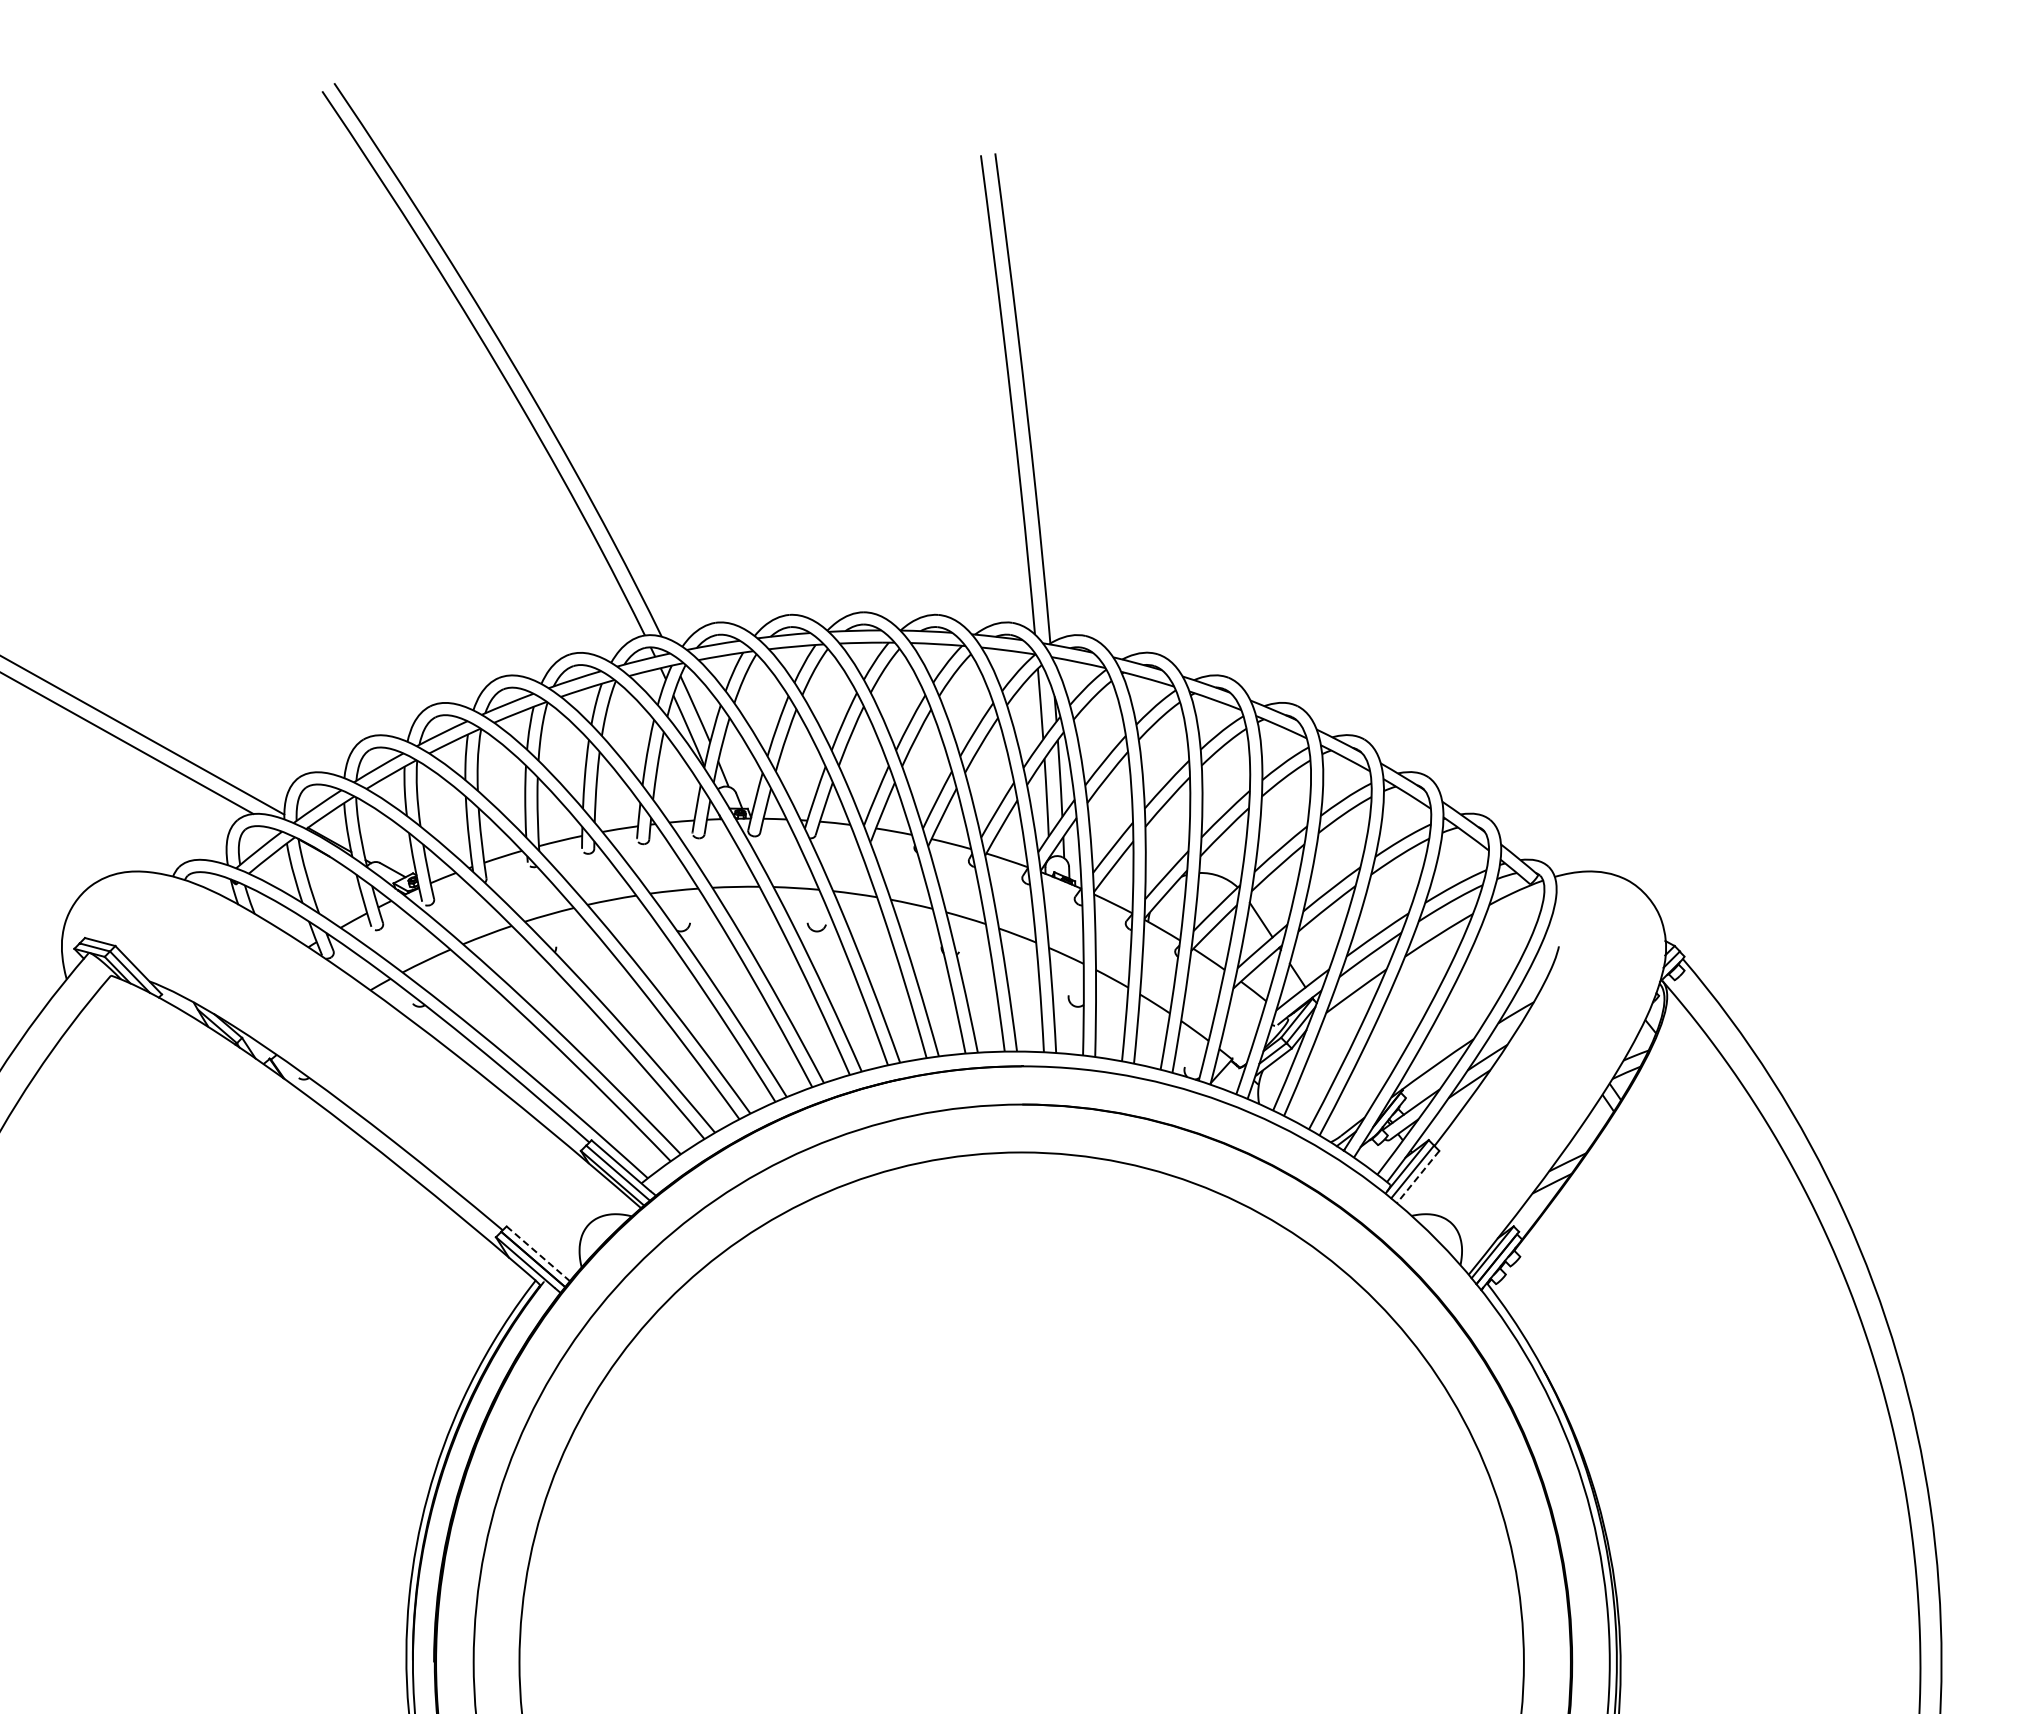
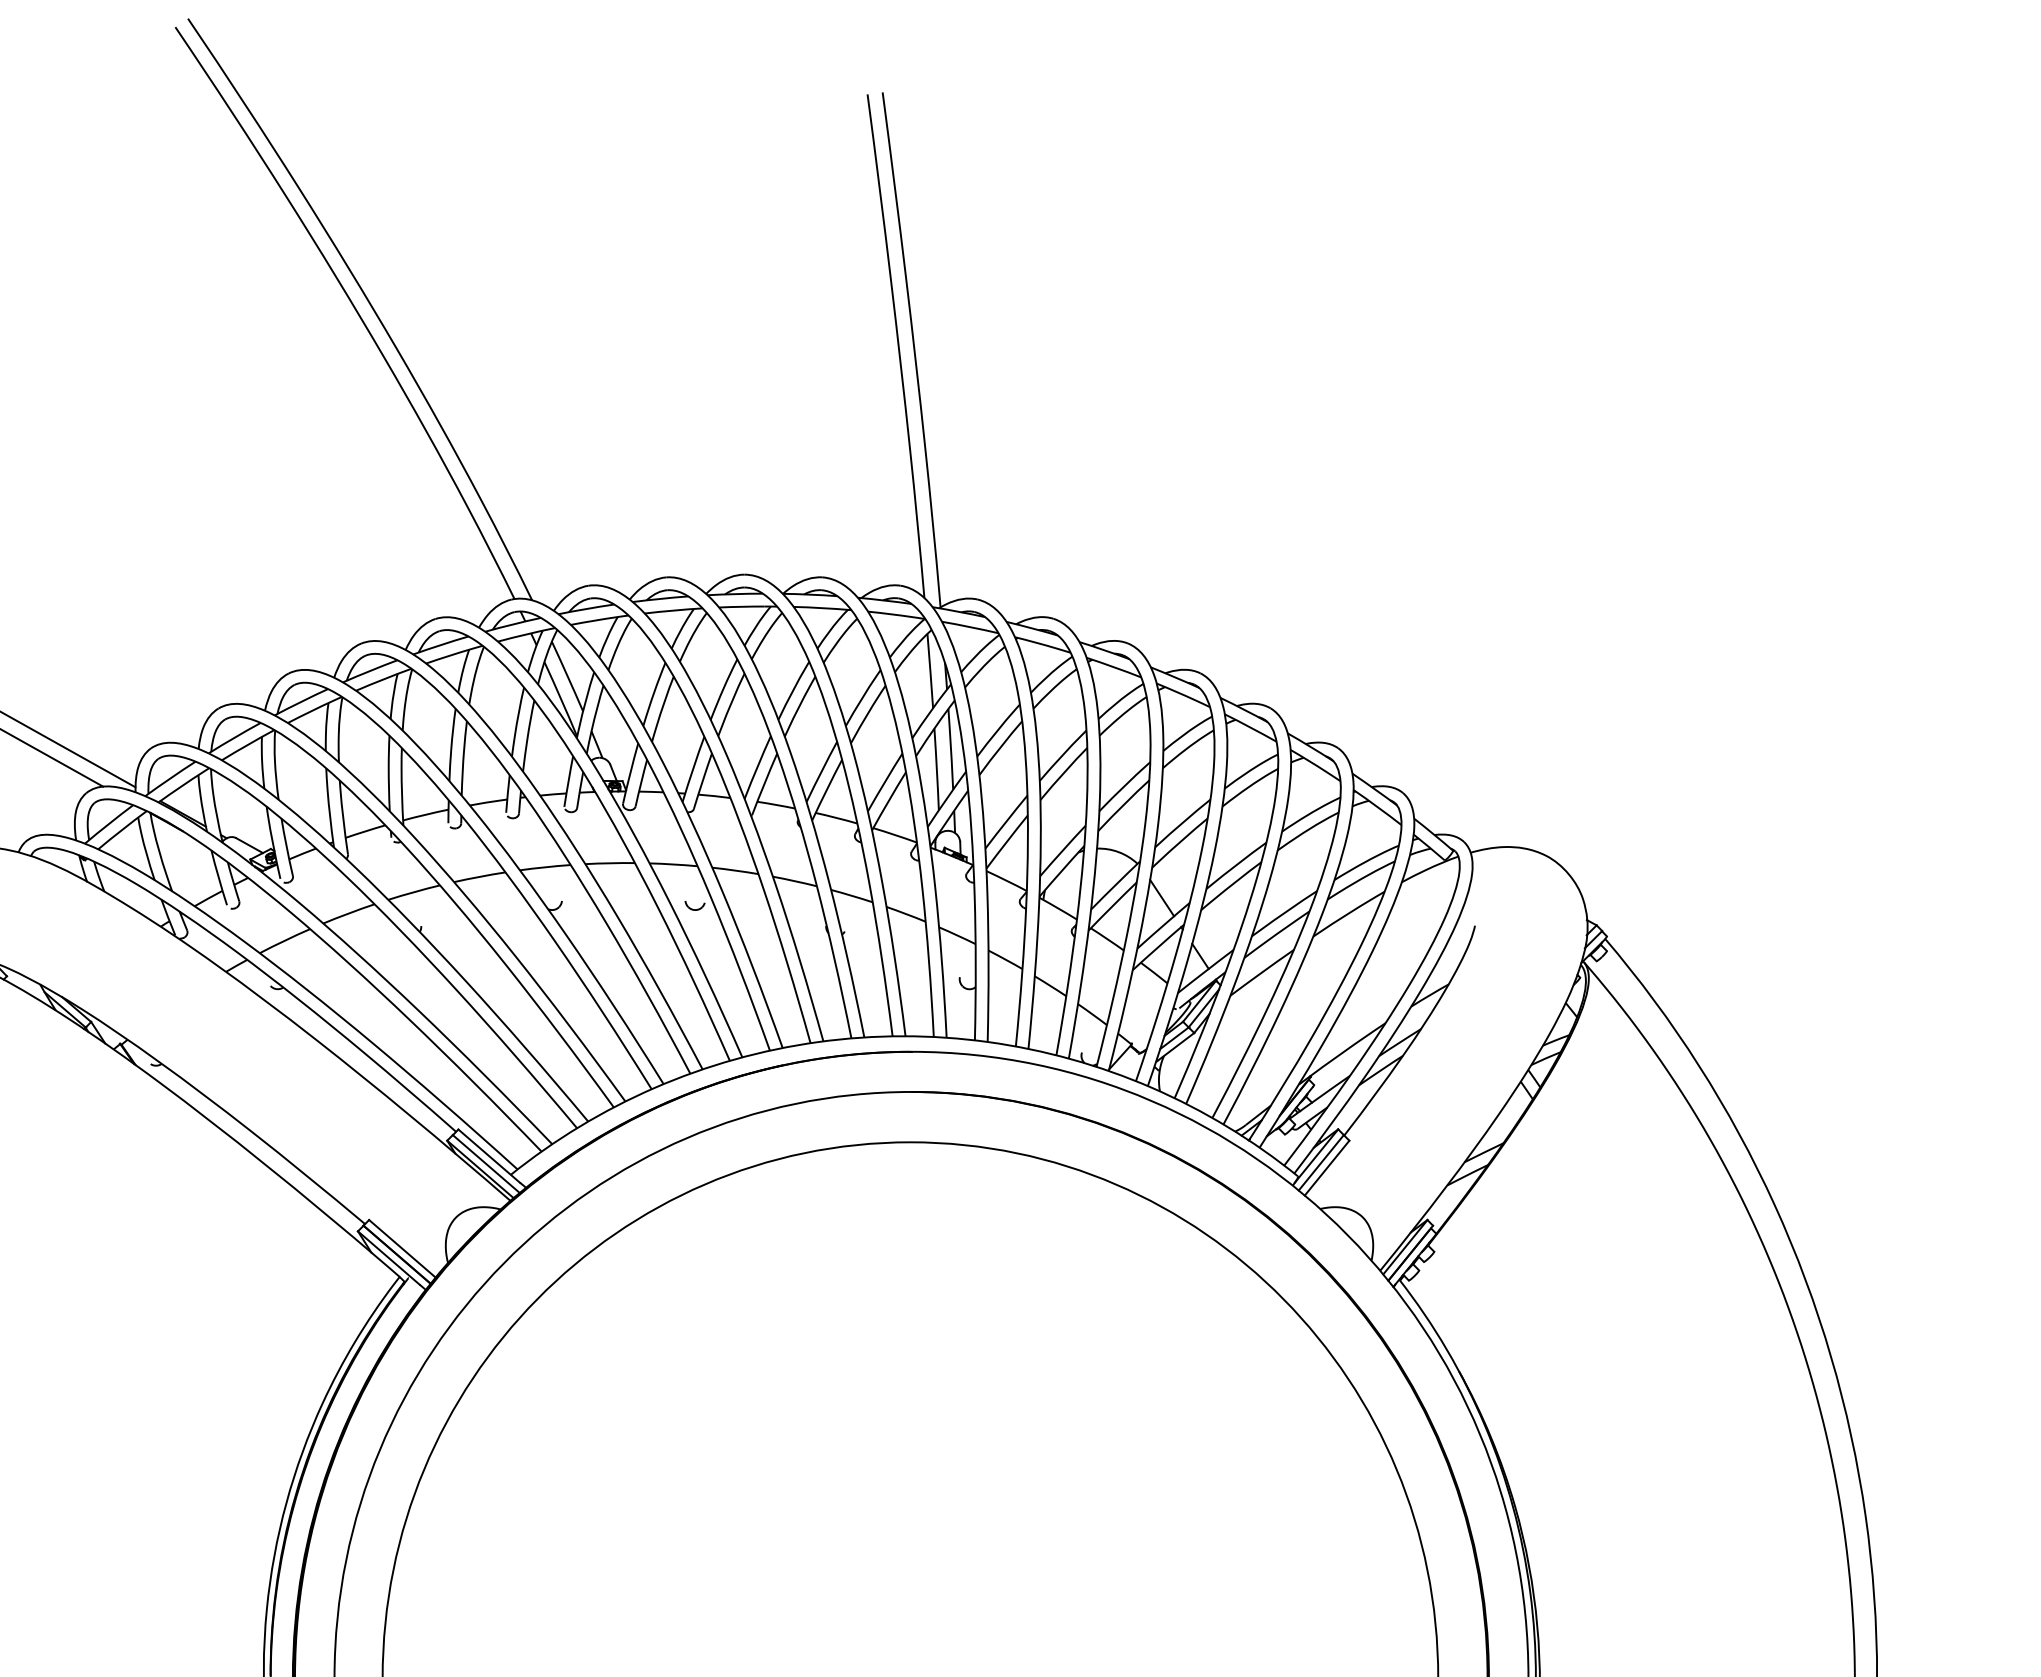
line: (1418, 1177) -> (1327, 1168), dashed -> solid
line: (538, 1253) -> (402, 1248), dashed -> solid

